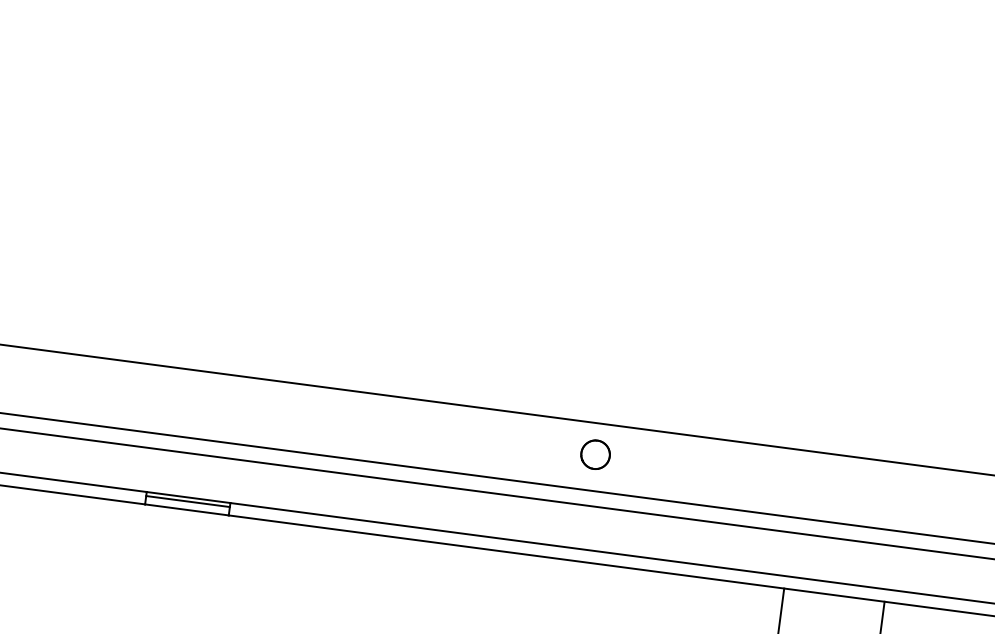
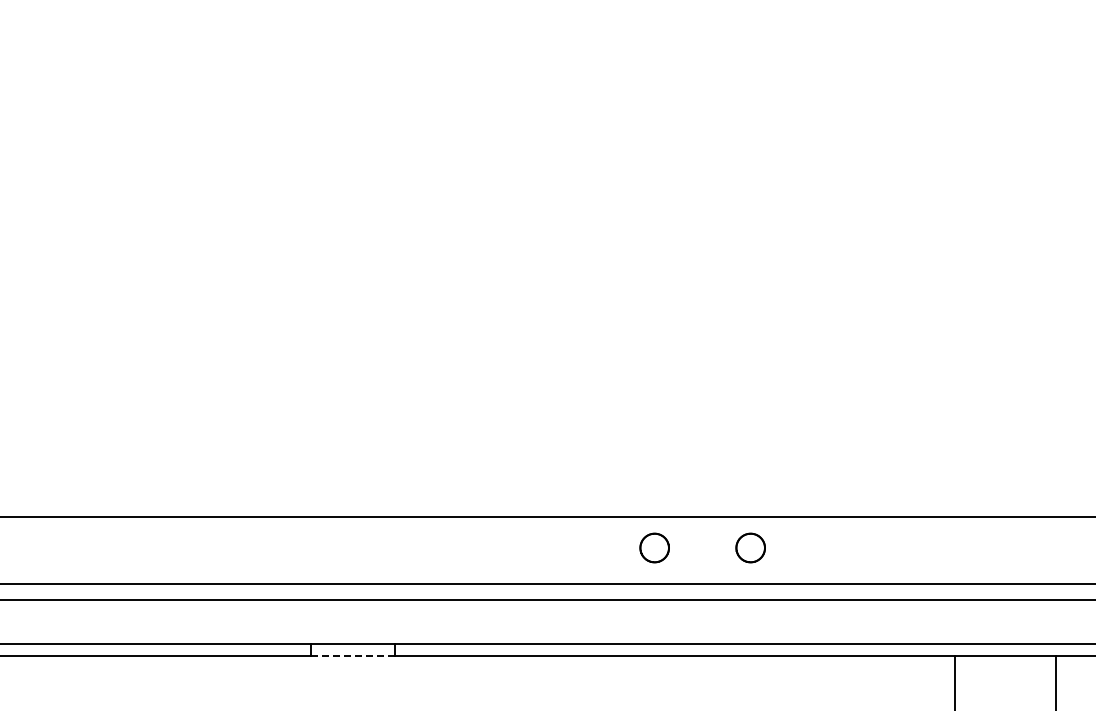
part: (500, 441) -> (654, 547), added
line: (187, 501) -> (352, 647), removed
line: (187, 510) -> (353, 656), solid -> dashed

